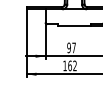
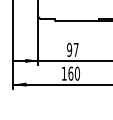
text: (74, 65) -> (76, 73), 162 -> 160

